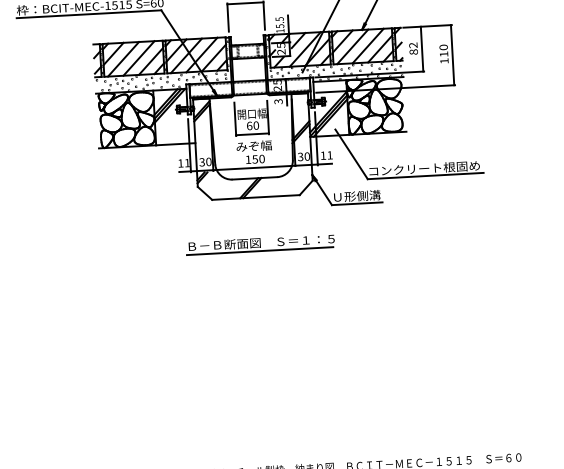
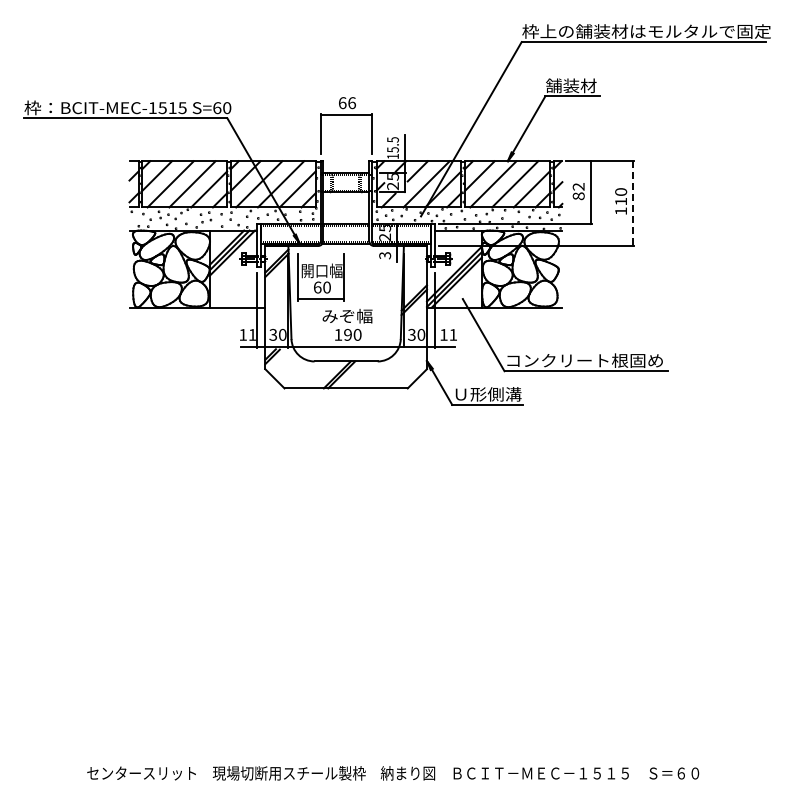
line: (452, 55) -> (633, 204), solid -> dashed
part: (251, 118) -> (320, 277), moved
text: (254, 159) -> (347, 334), 150 -> 190
part: (260, 244) -> (348, 454), removed

